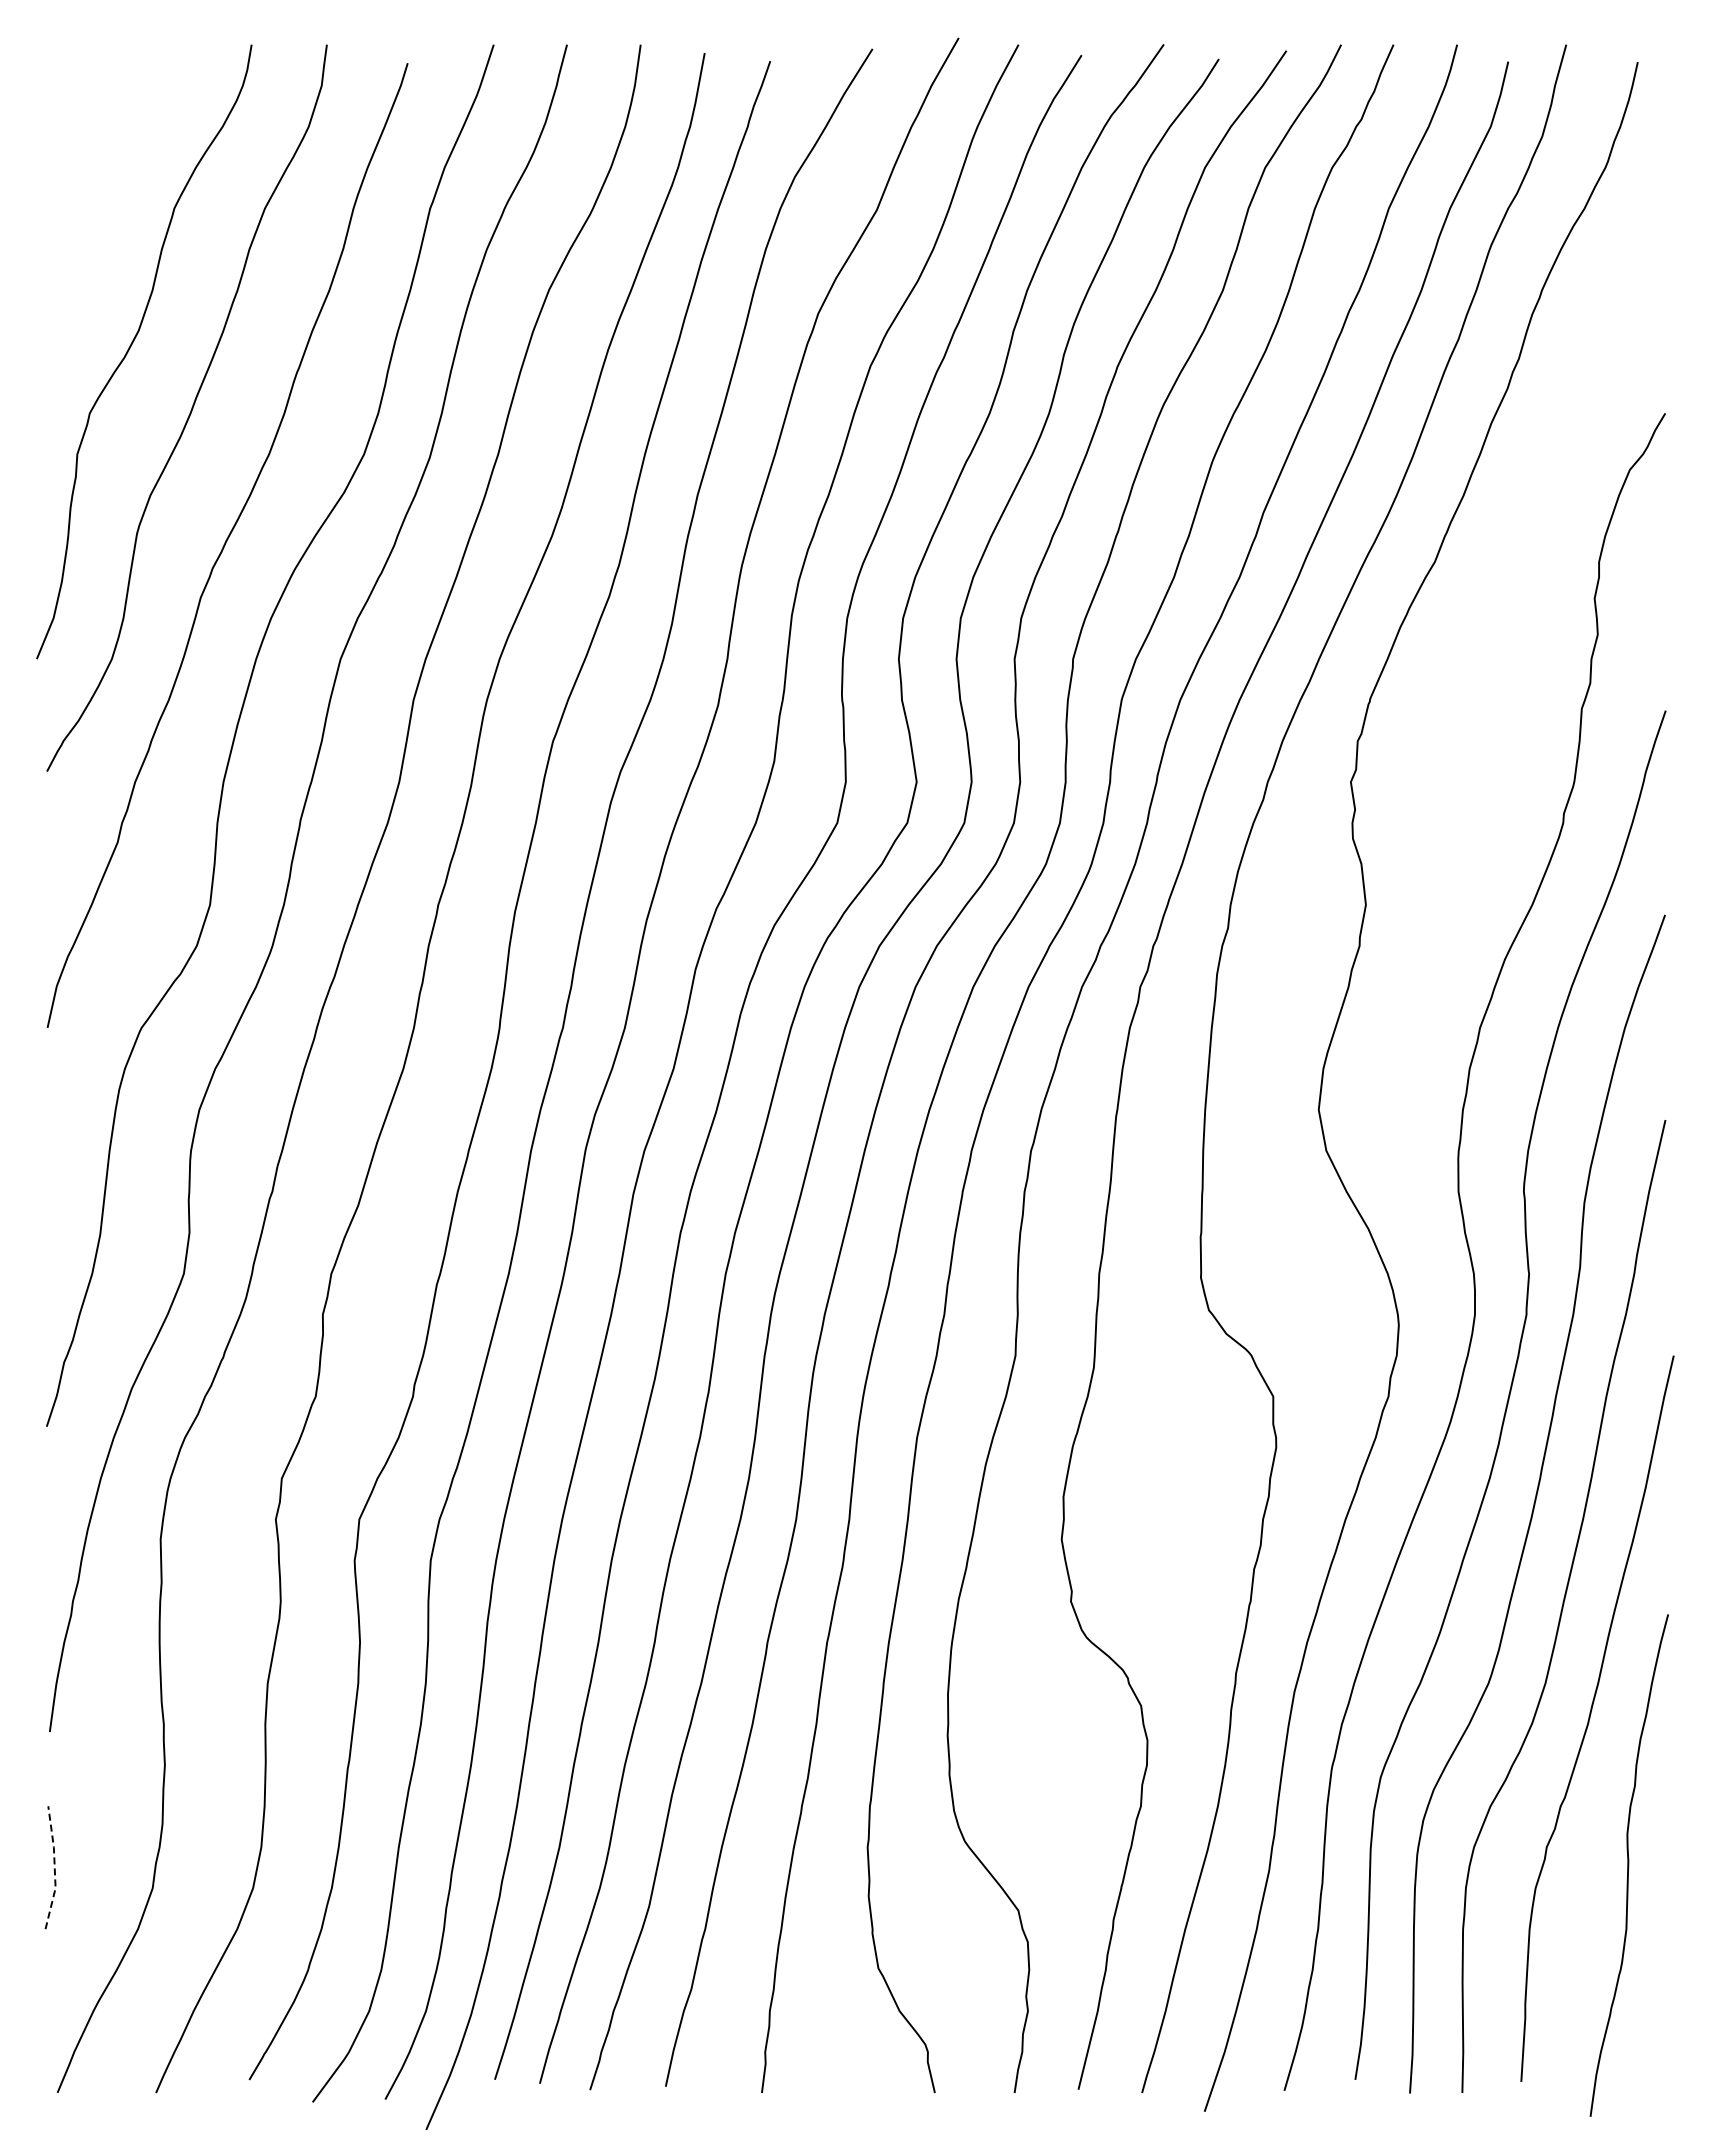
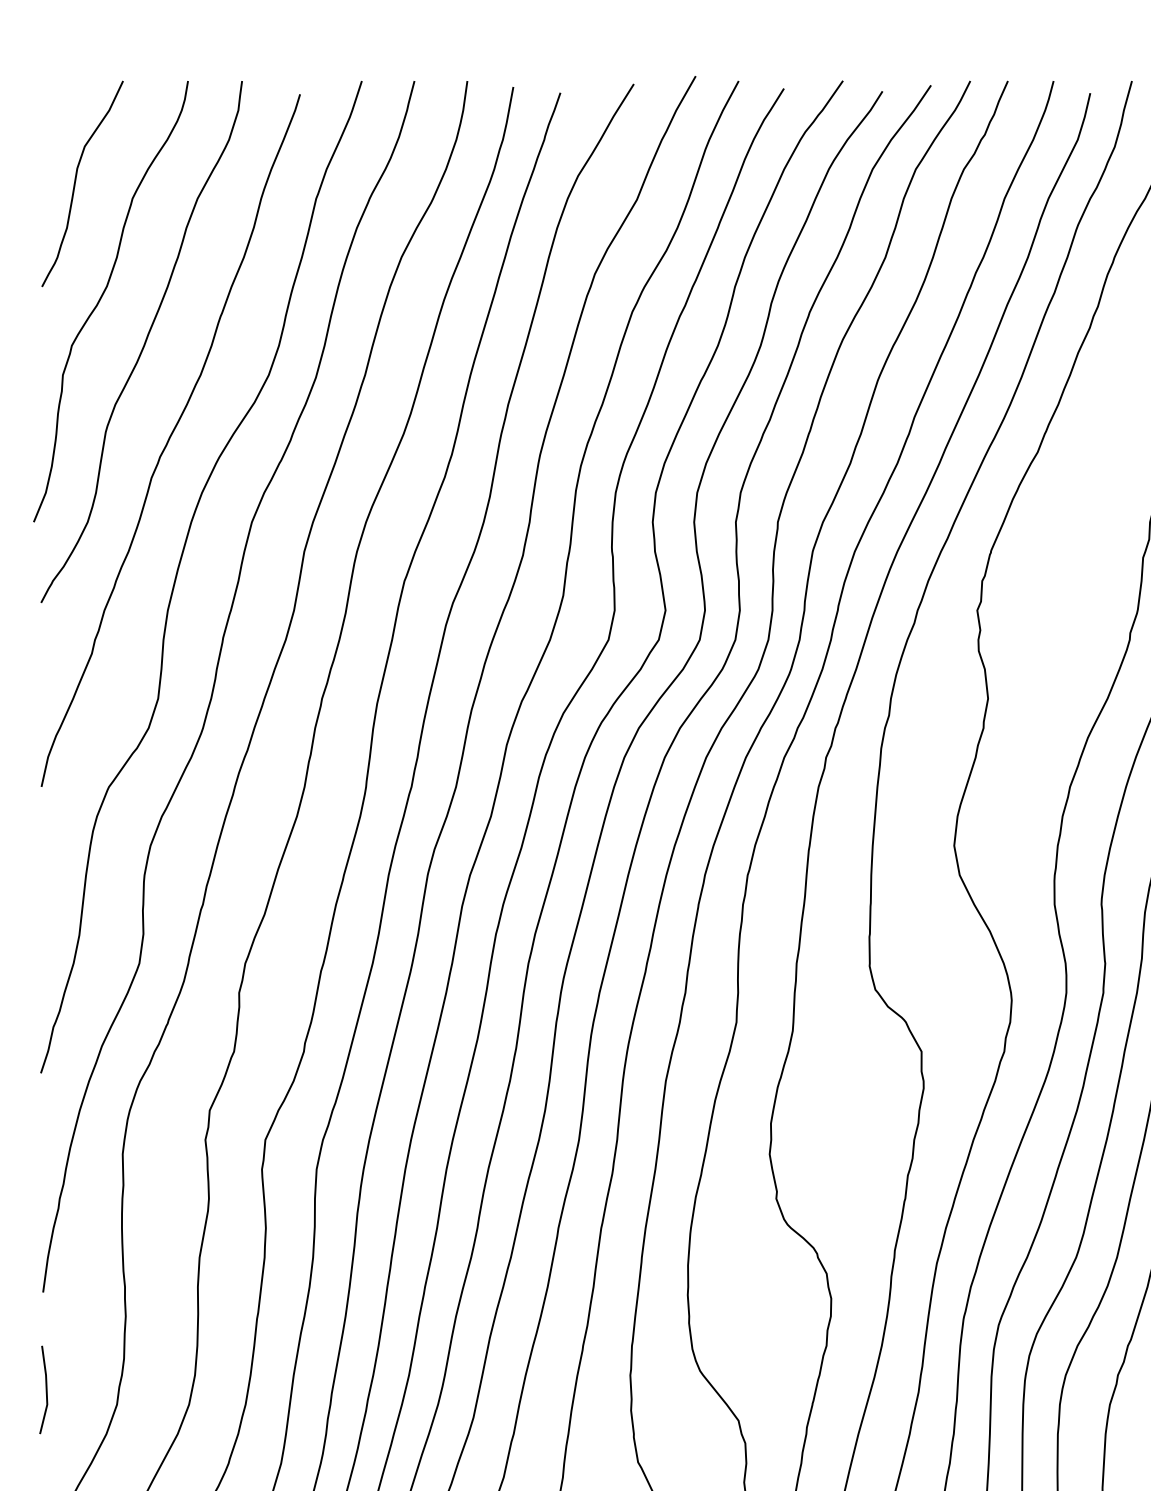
curve: (95, 185) -> (75, 182), added
line: (54, 1867) -> (46, 1389), dashed -> solid

